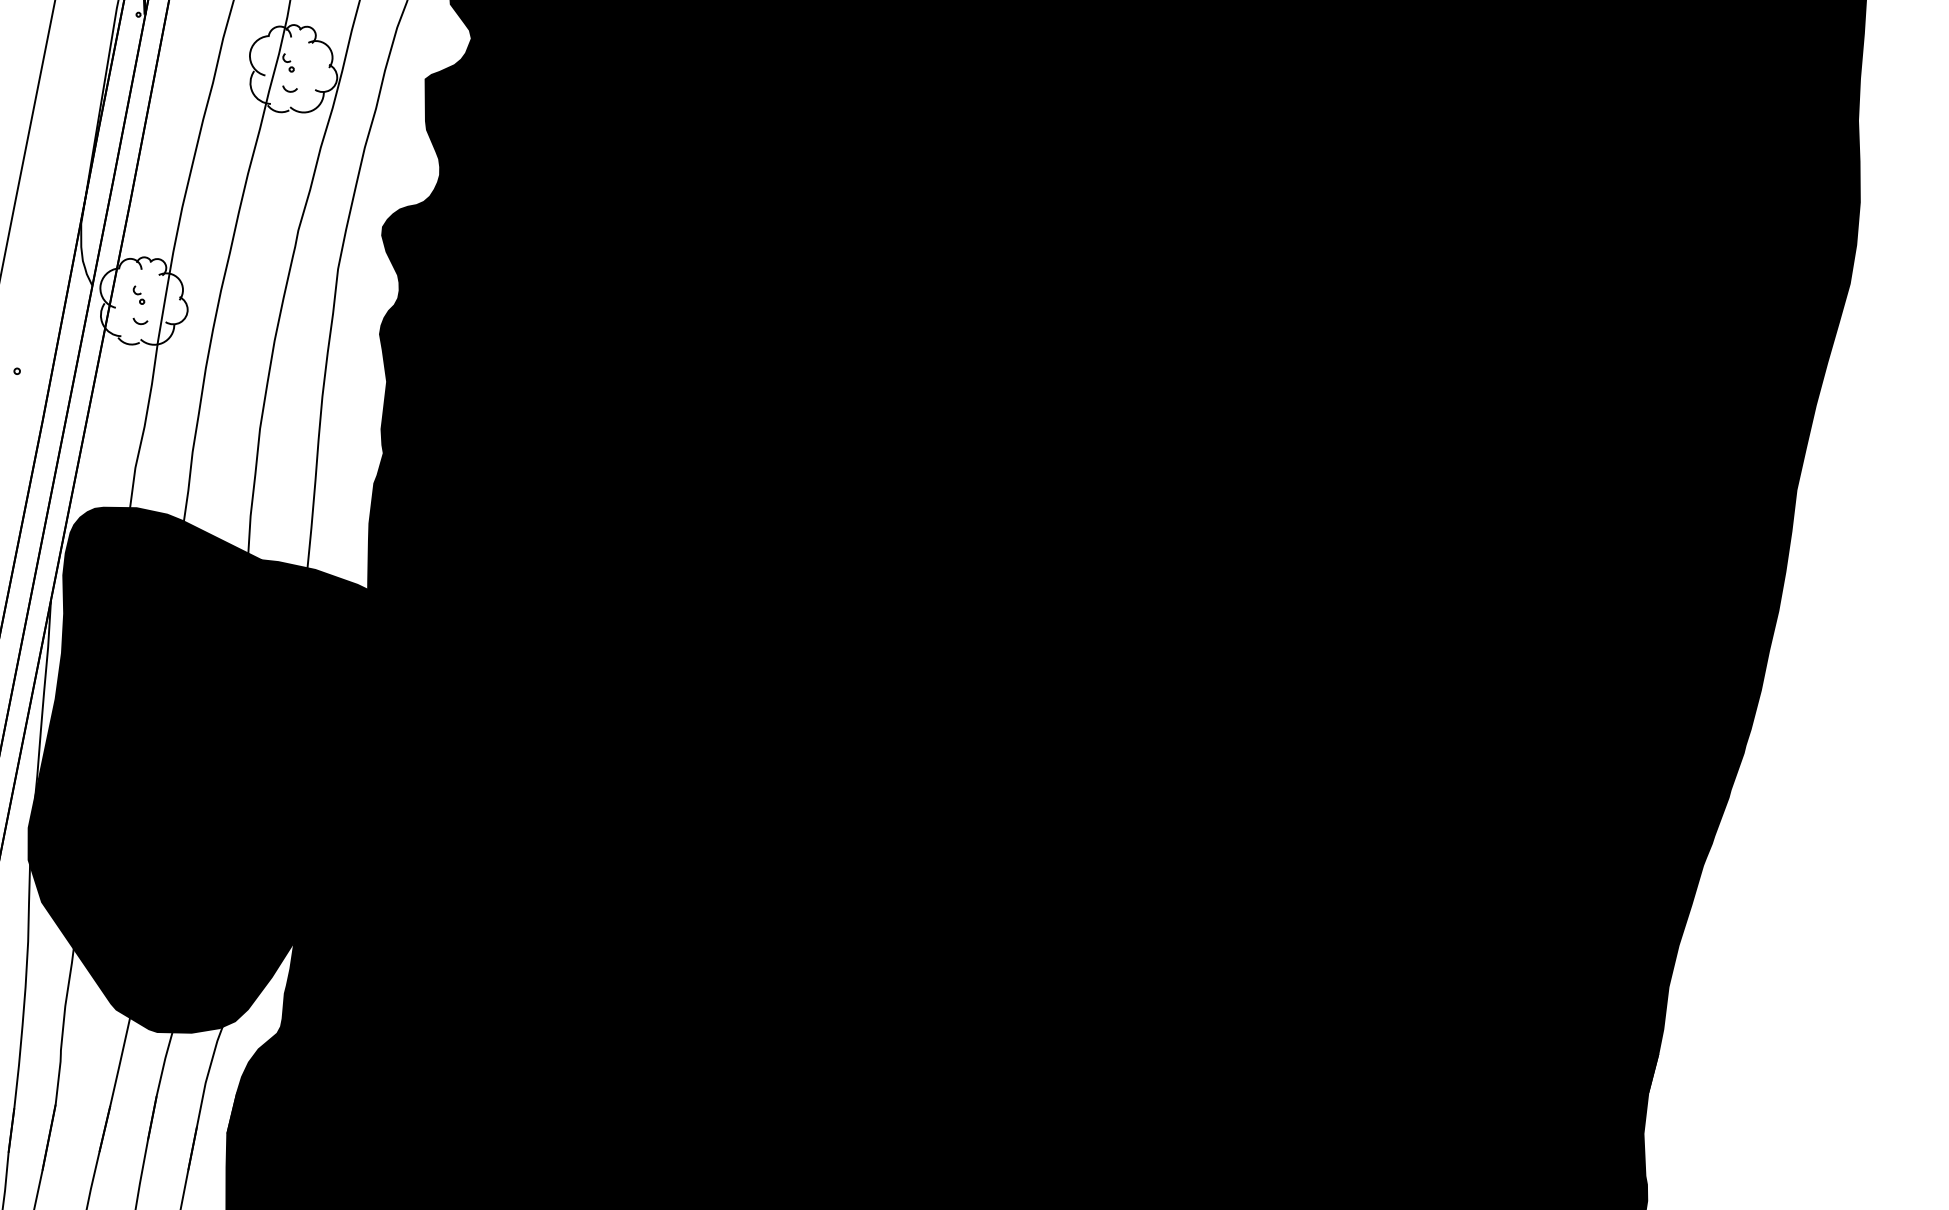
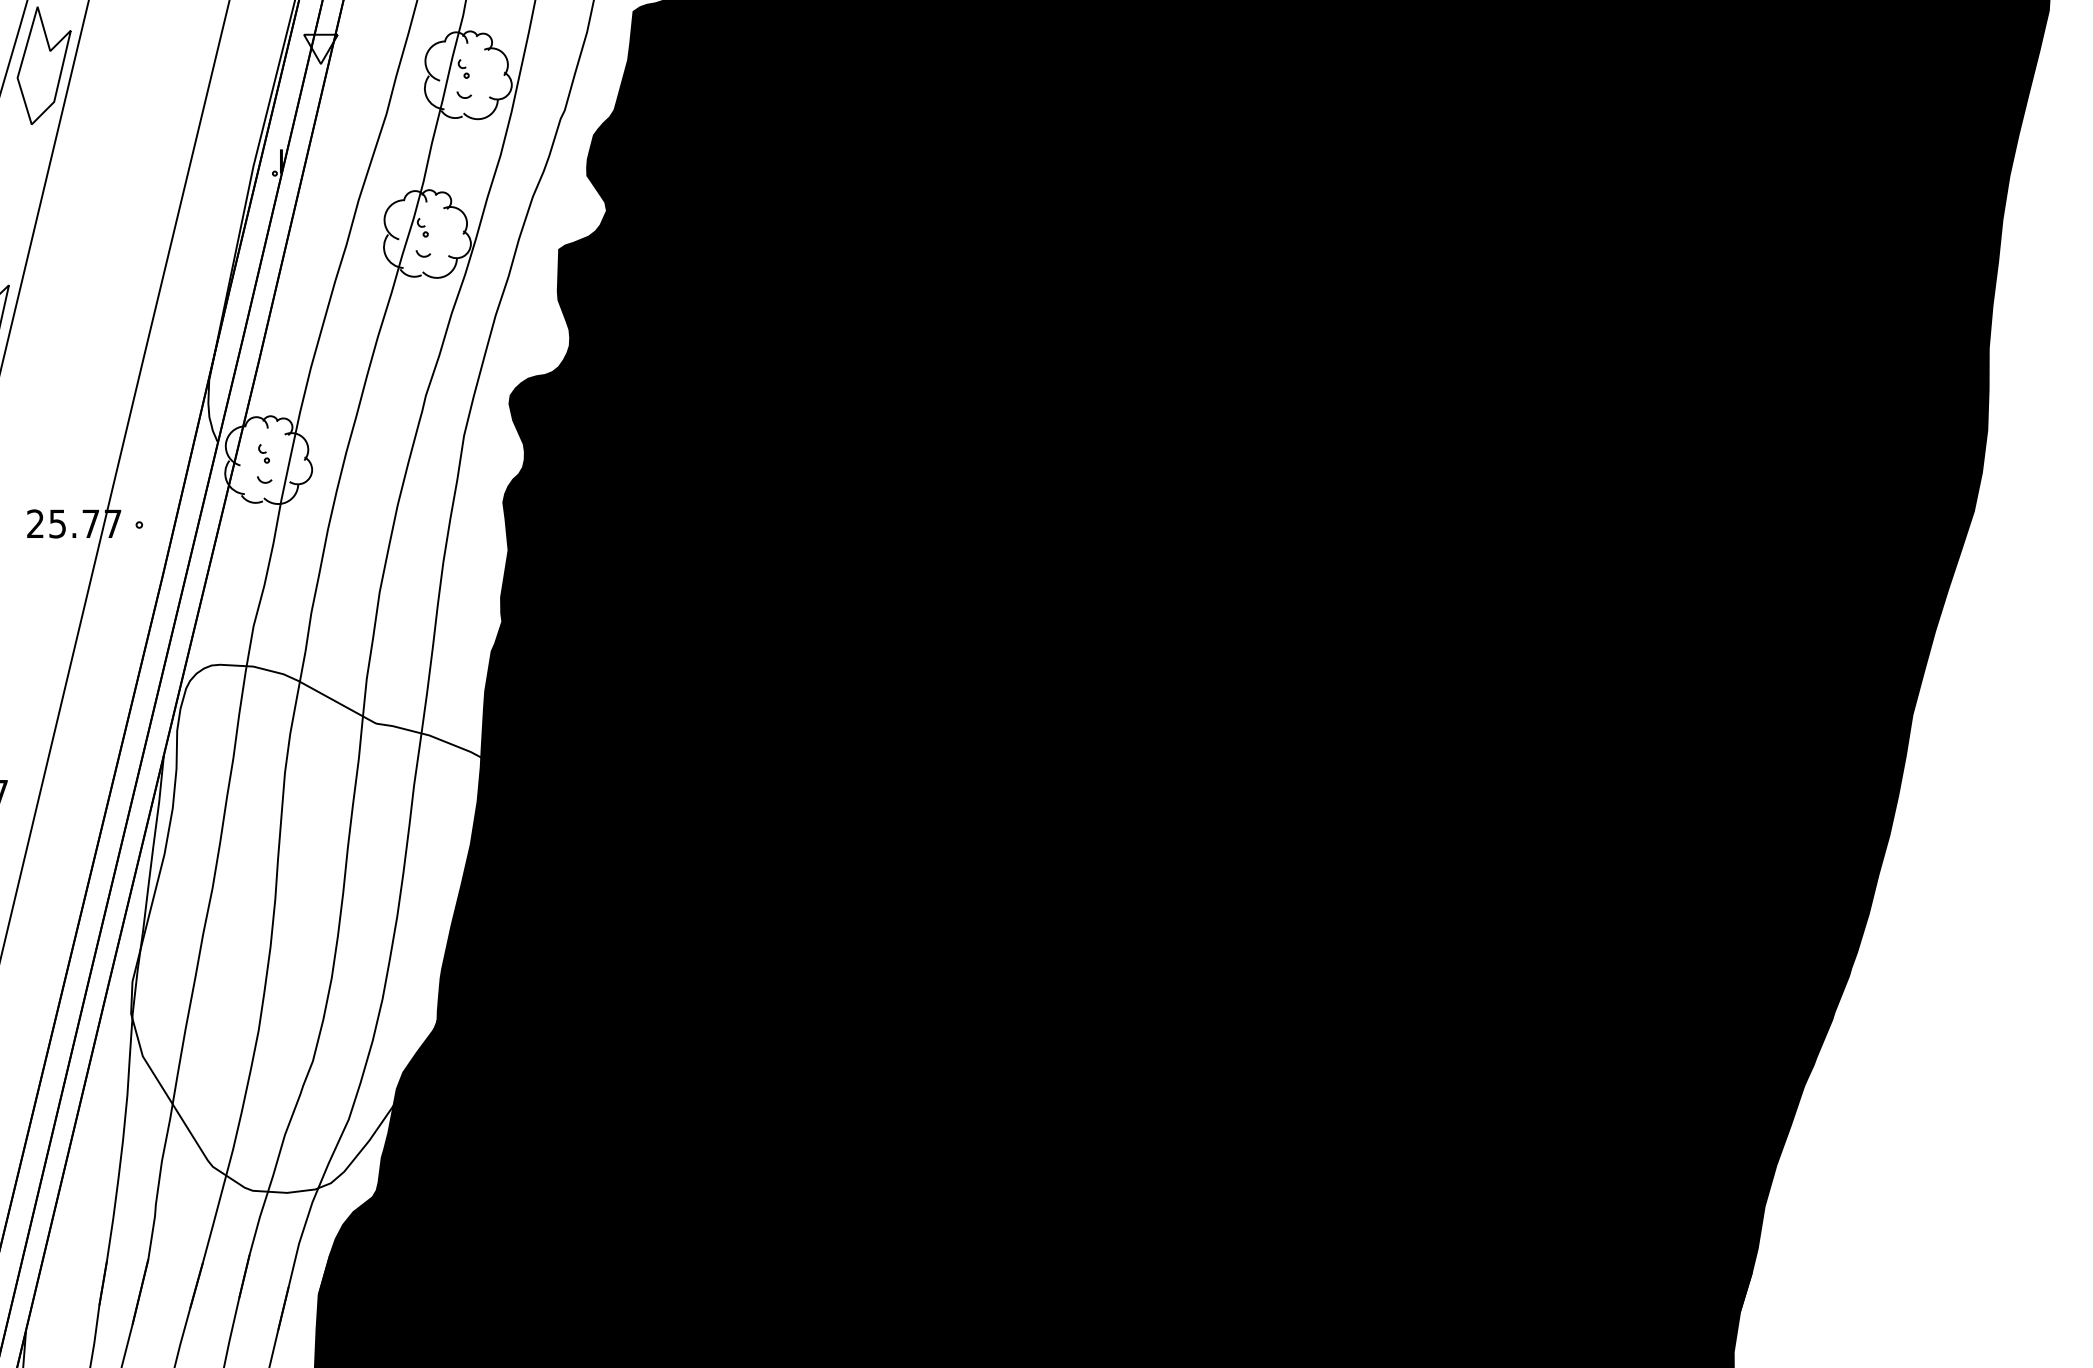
fill: (226, 766) -> (332, 928), removed

